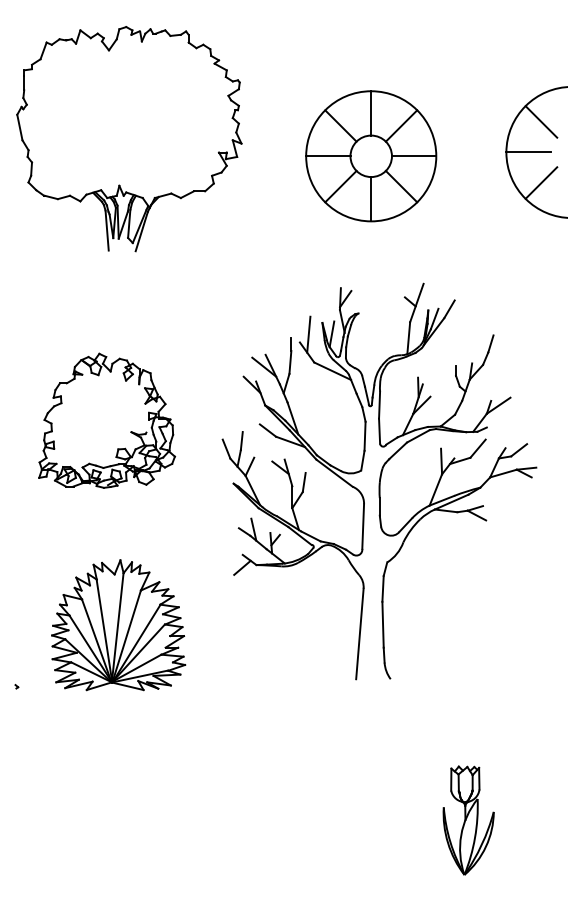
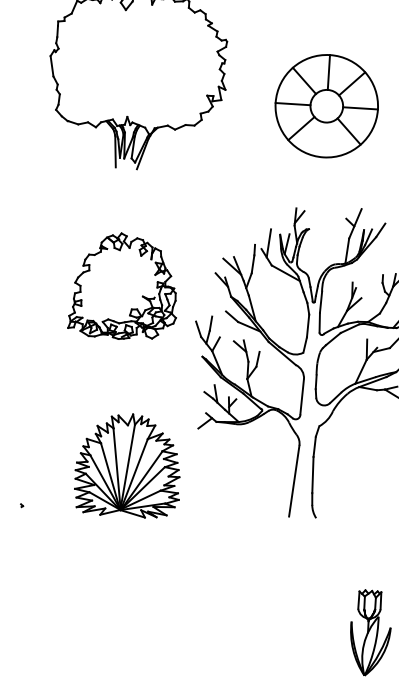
line: (371, 199) -> (324, 140), removed
part: (107, 420) -> (124, 286), moved
part: (118, 625) -> (128, 465), moved

